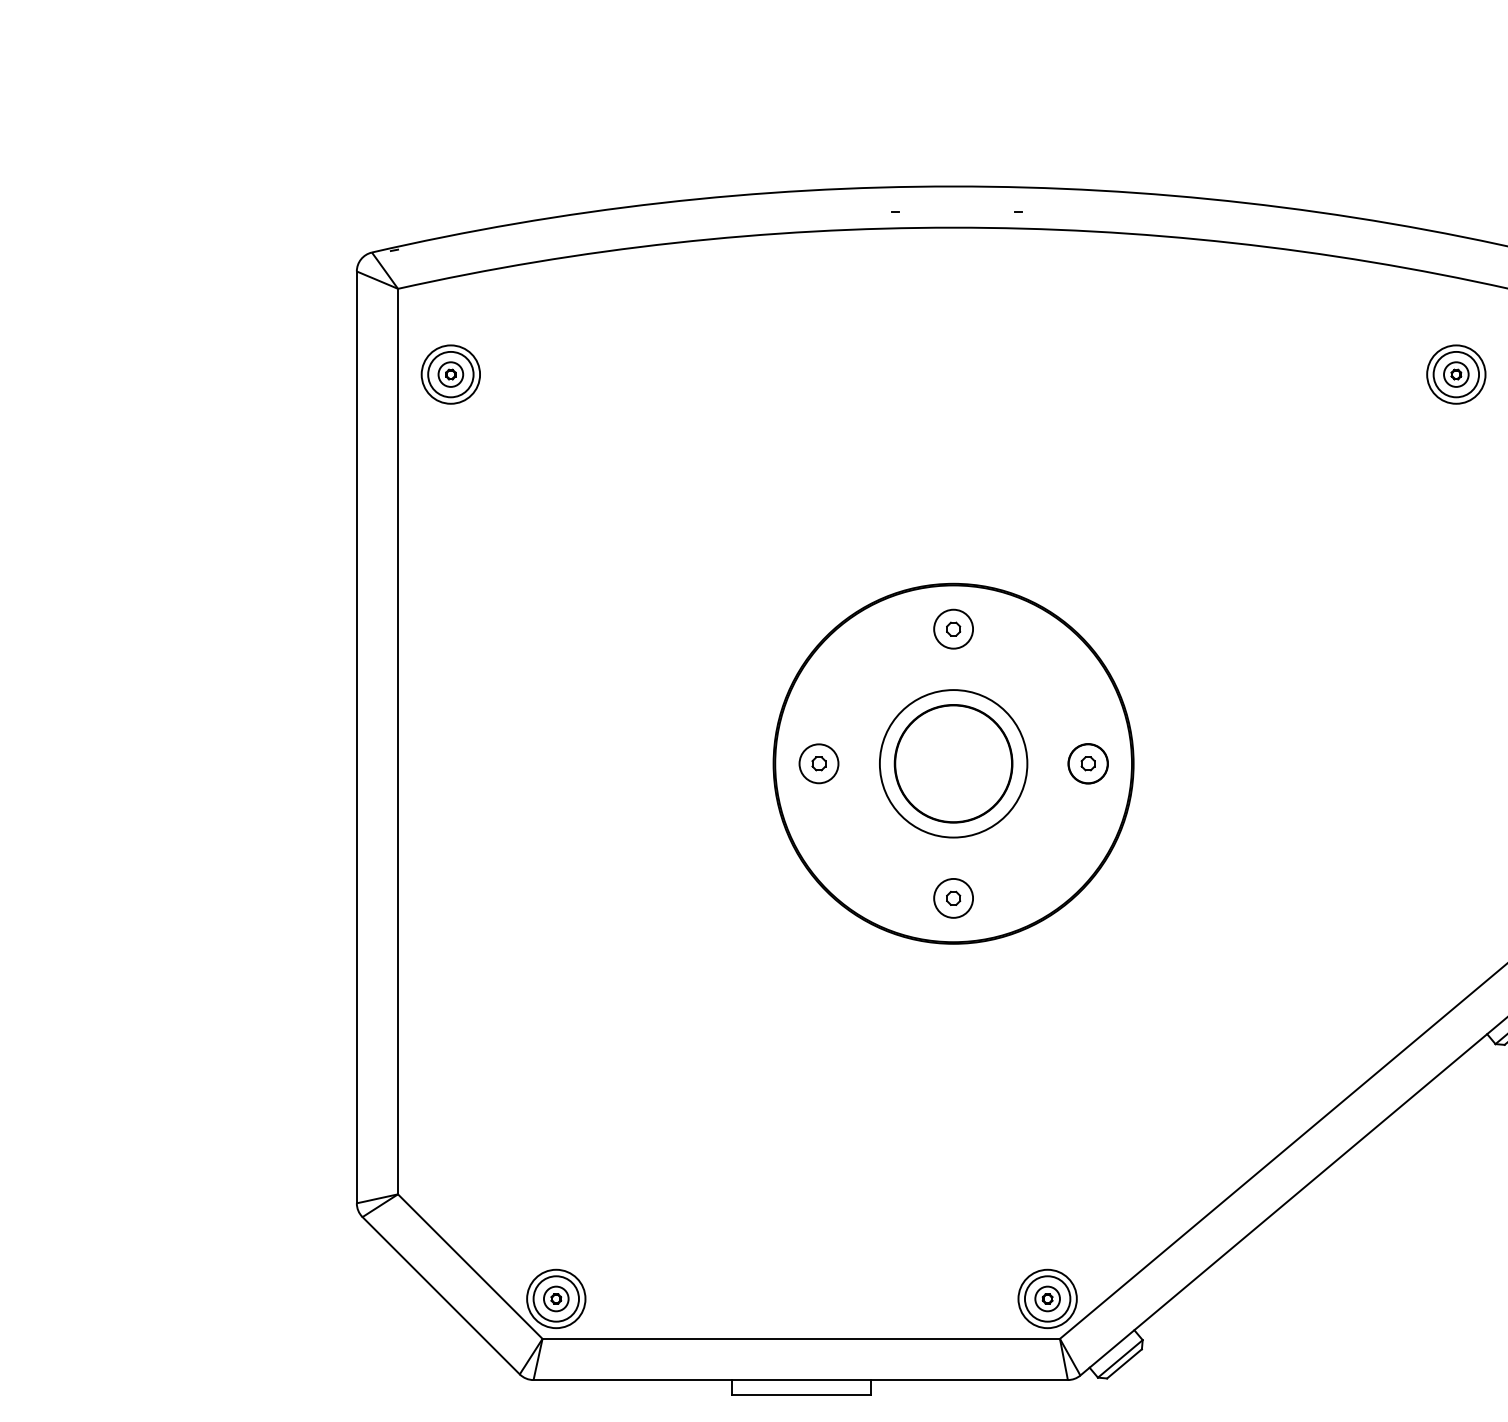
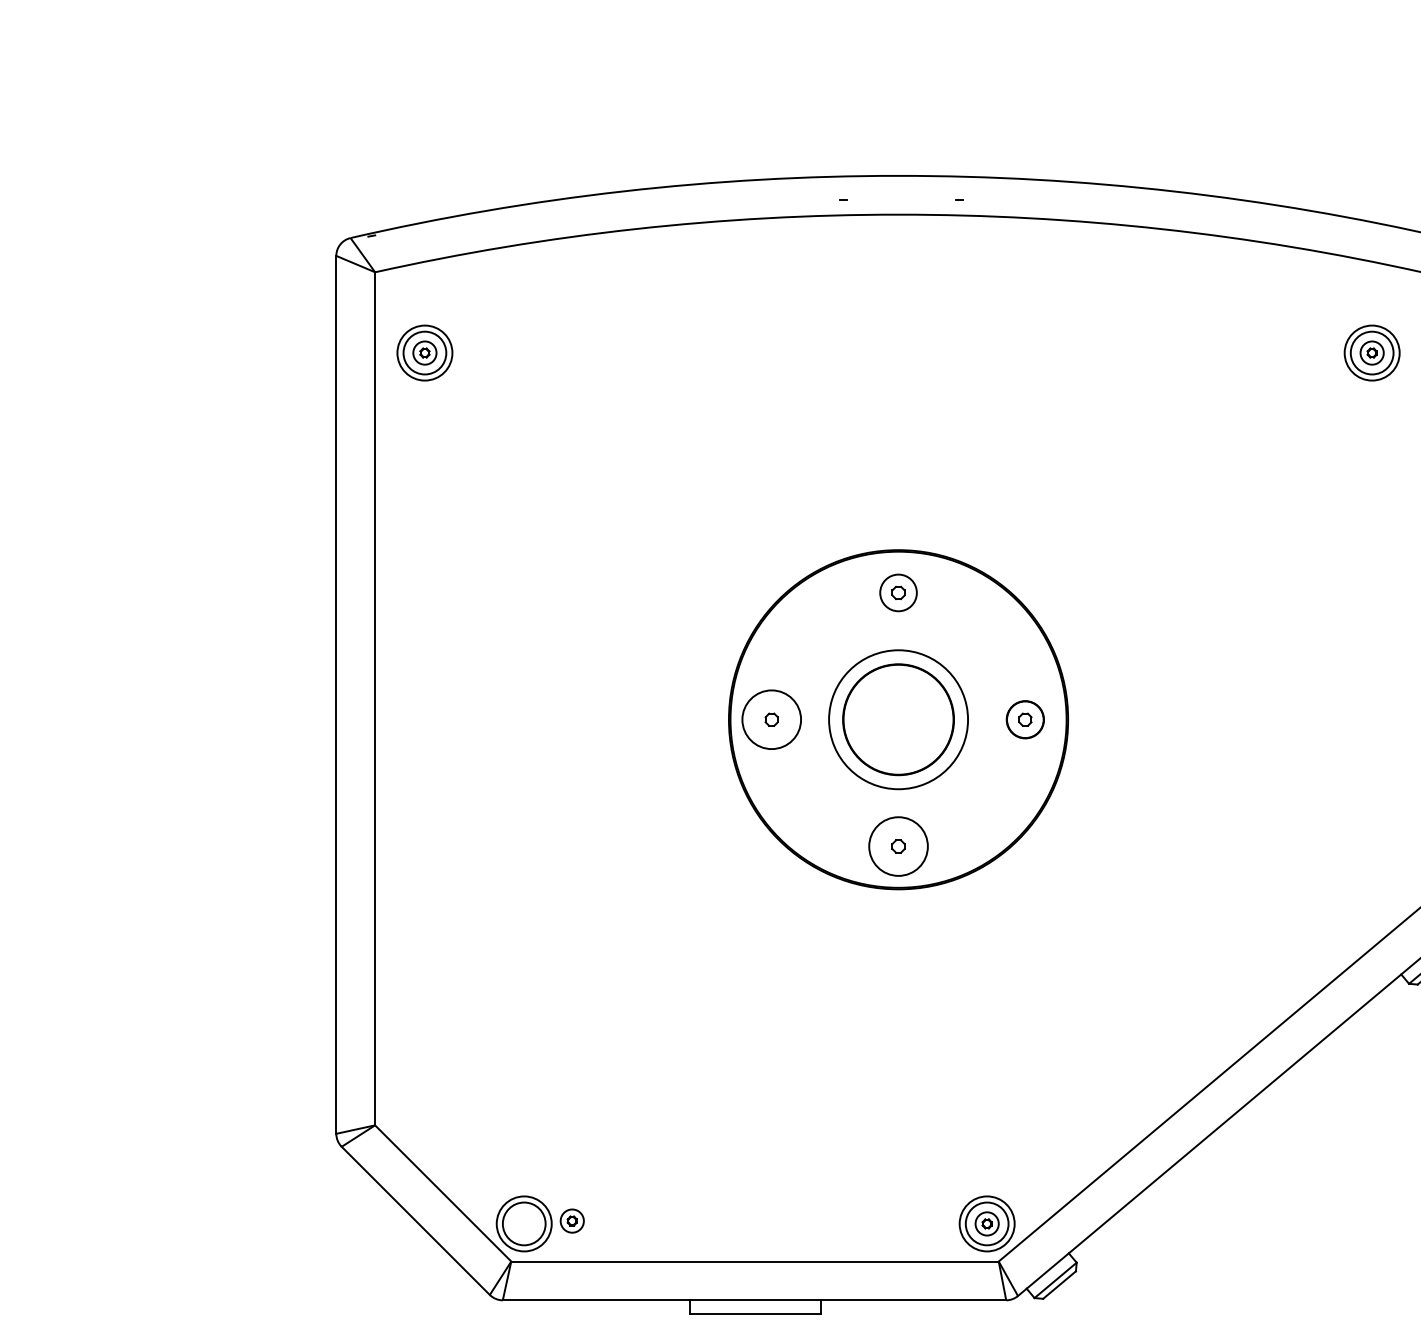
circle: (818, 763) -> (771, 719), size x1.6
circle: (953, 897) -> (898, 845), size x1.6
part: (556, 1298) -> (572, 1220), moved

